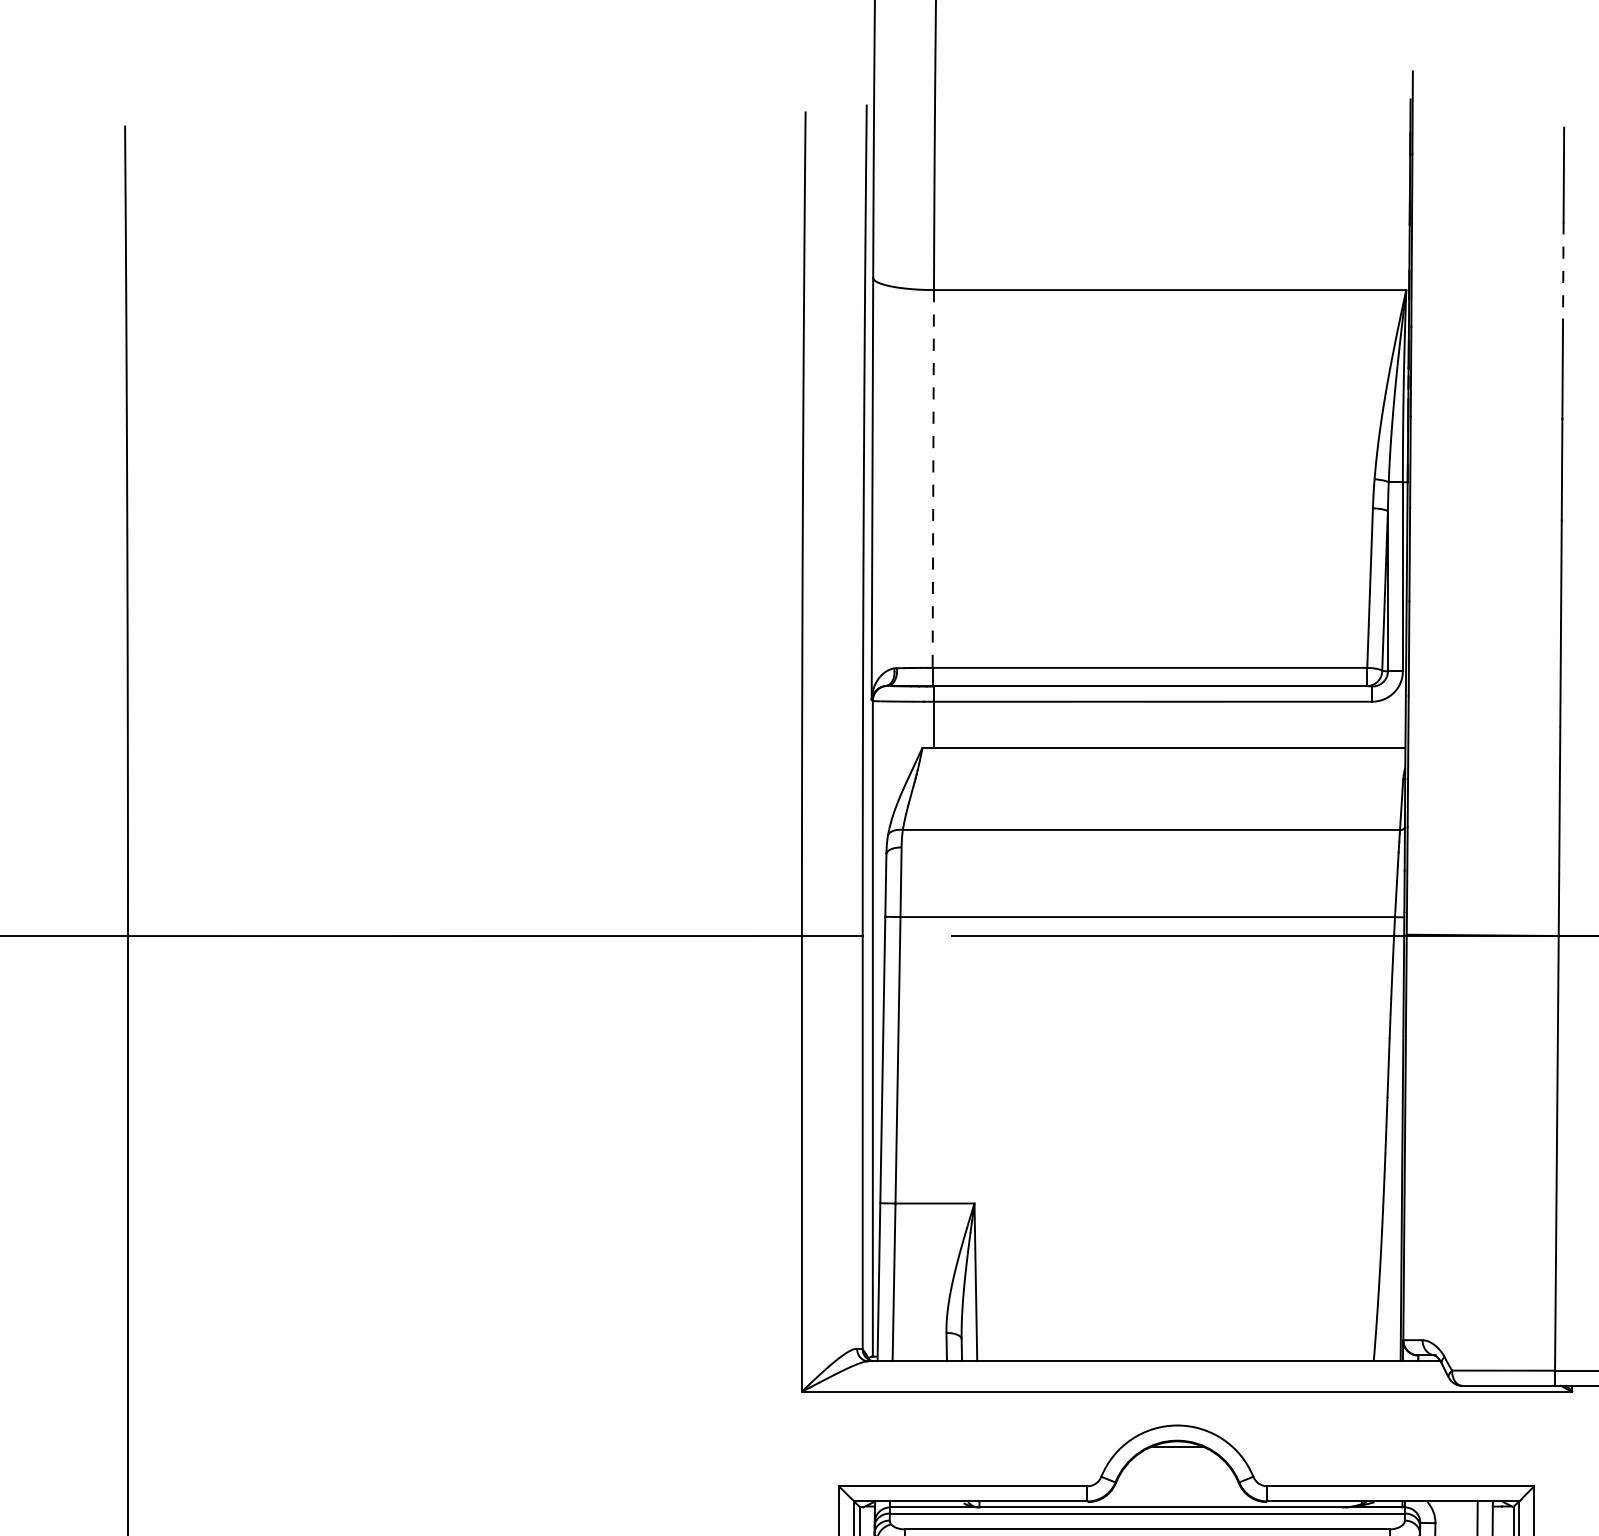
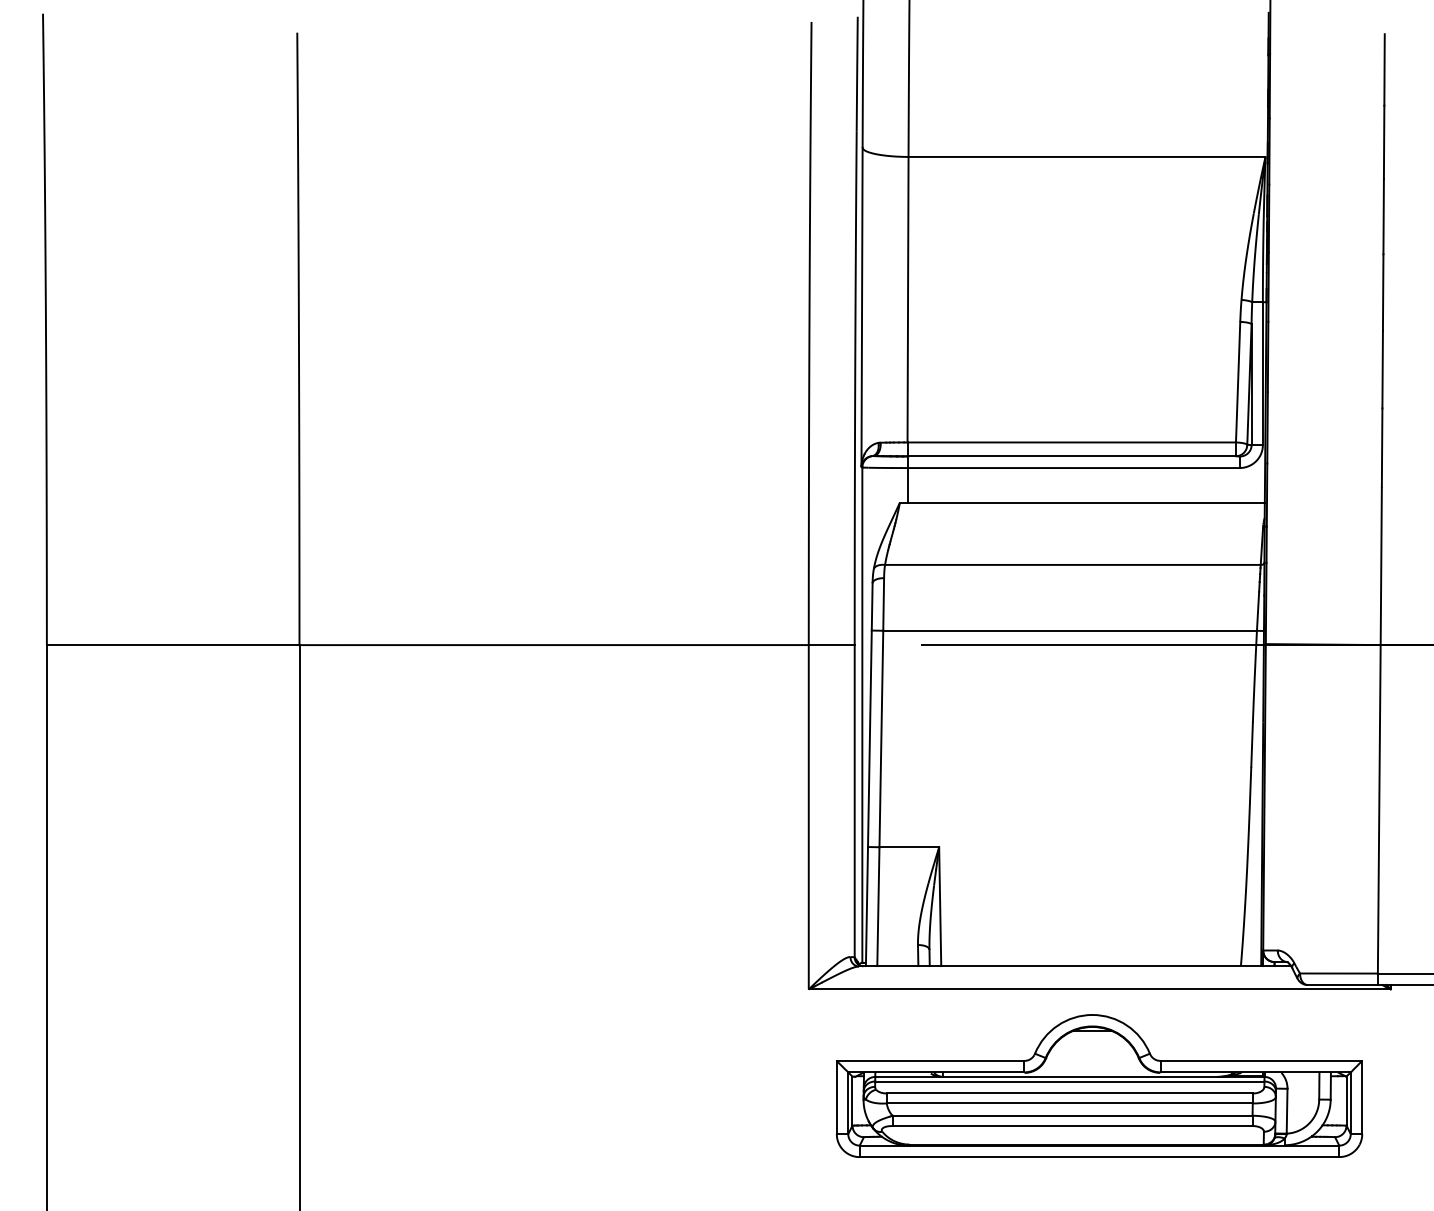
line: (1563, 270) -> (1384, 142), dashed -> solid
line: (933, 478) -> (908, 299), dashed -> solid

